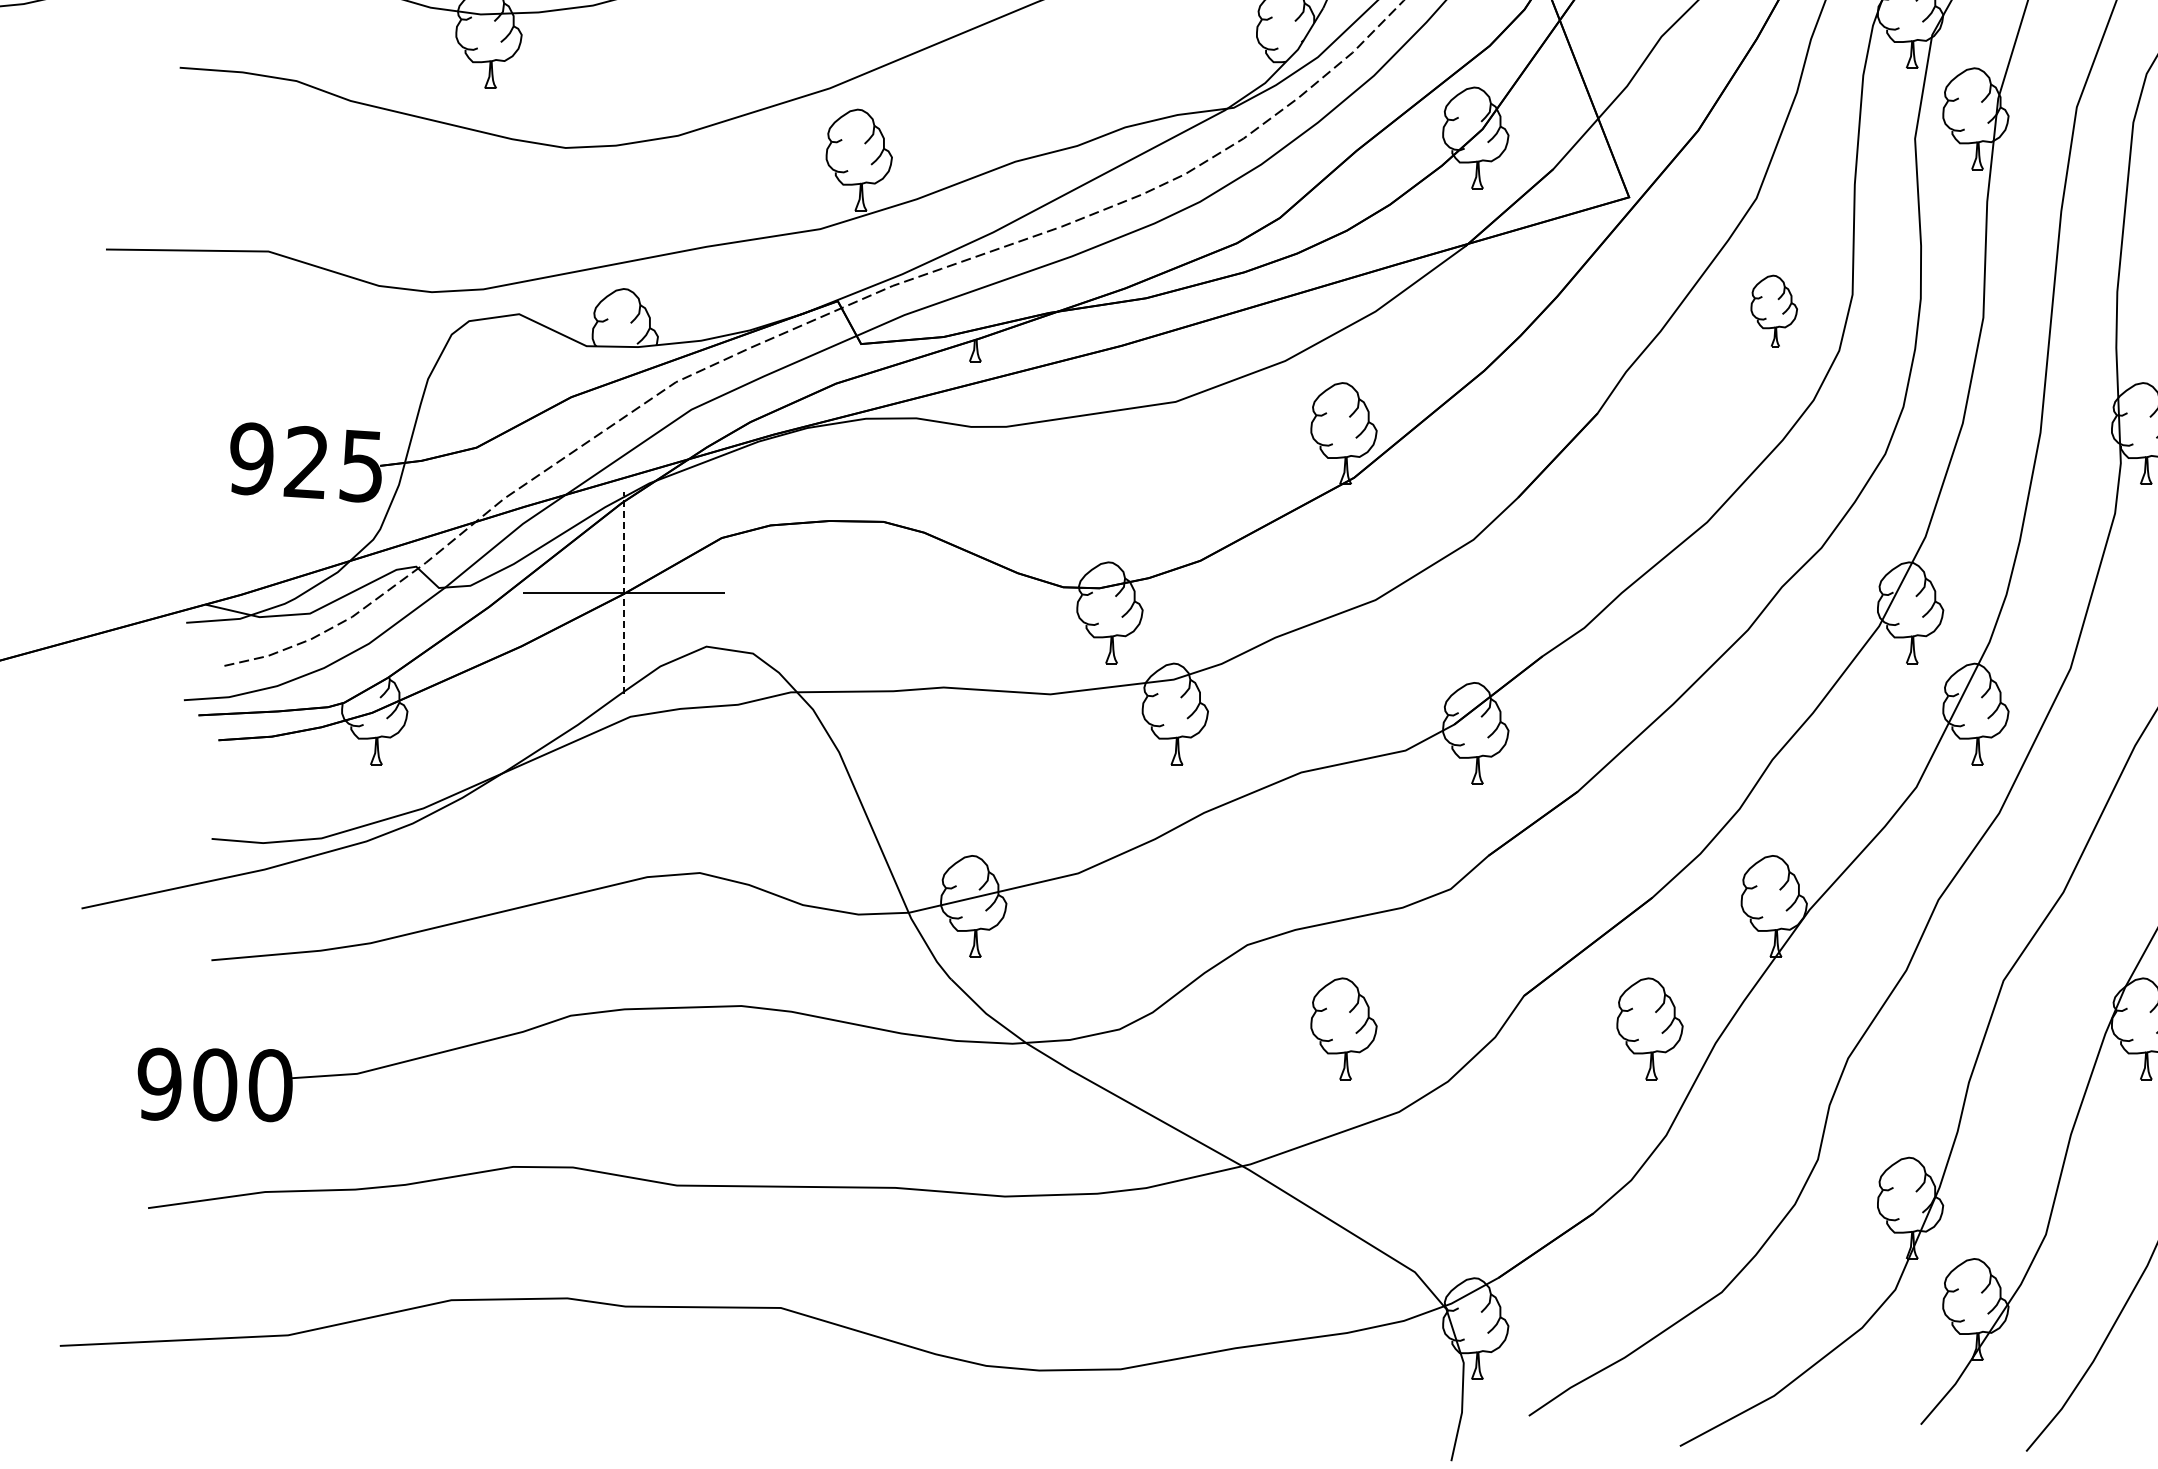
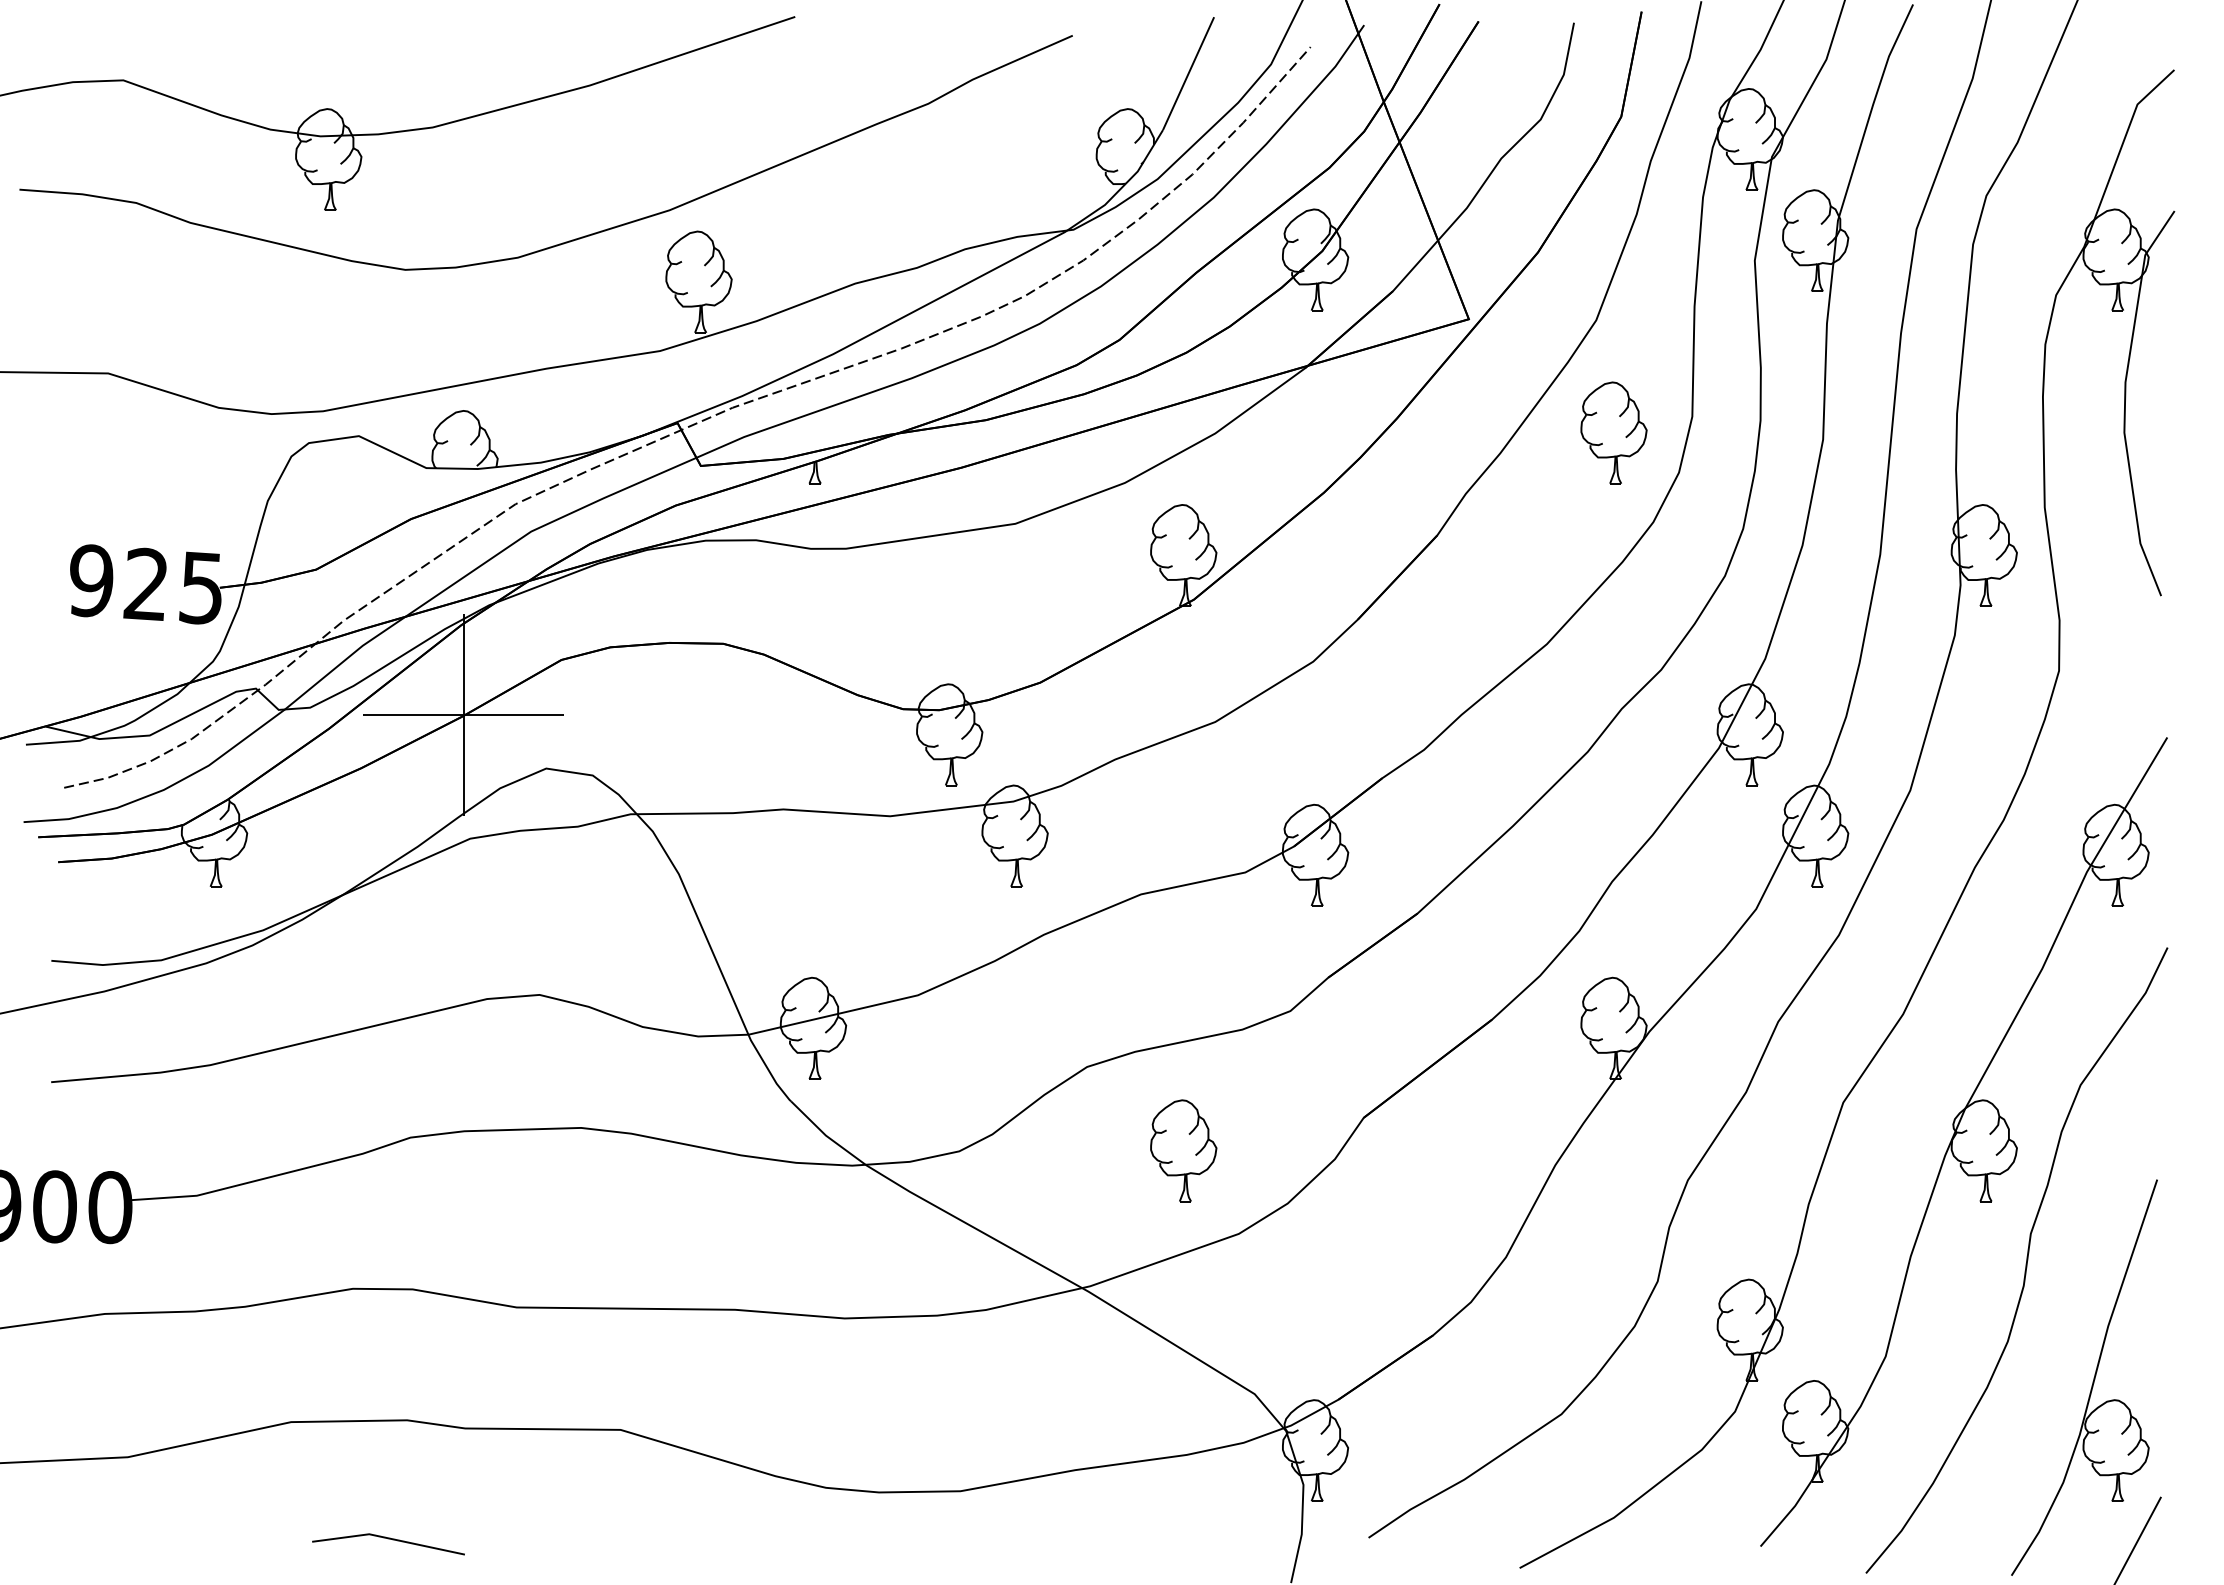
part: (1773, 310) -> (1613, 432), size x1.43
line: (623, 593) -> (463, 715), dashed -> solid
part: (1649, 1028) -> (1489, 1150), removed
line: (548, 1417) -> (388, 1539), added

